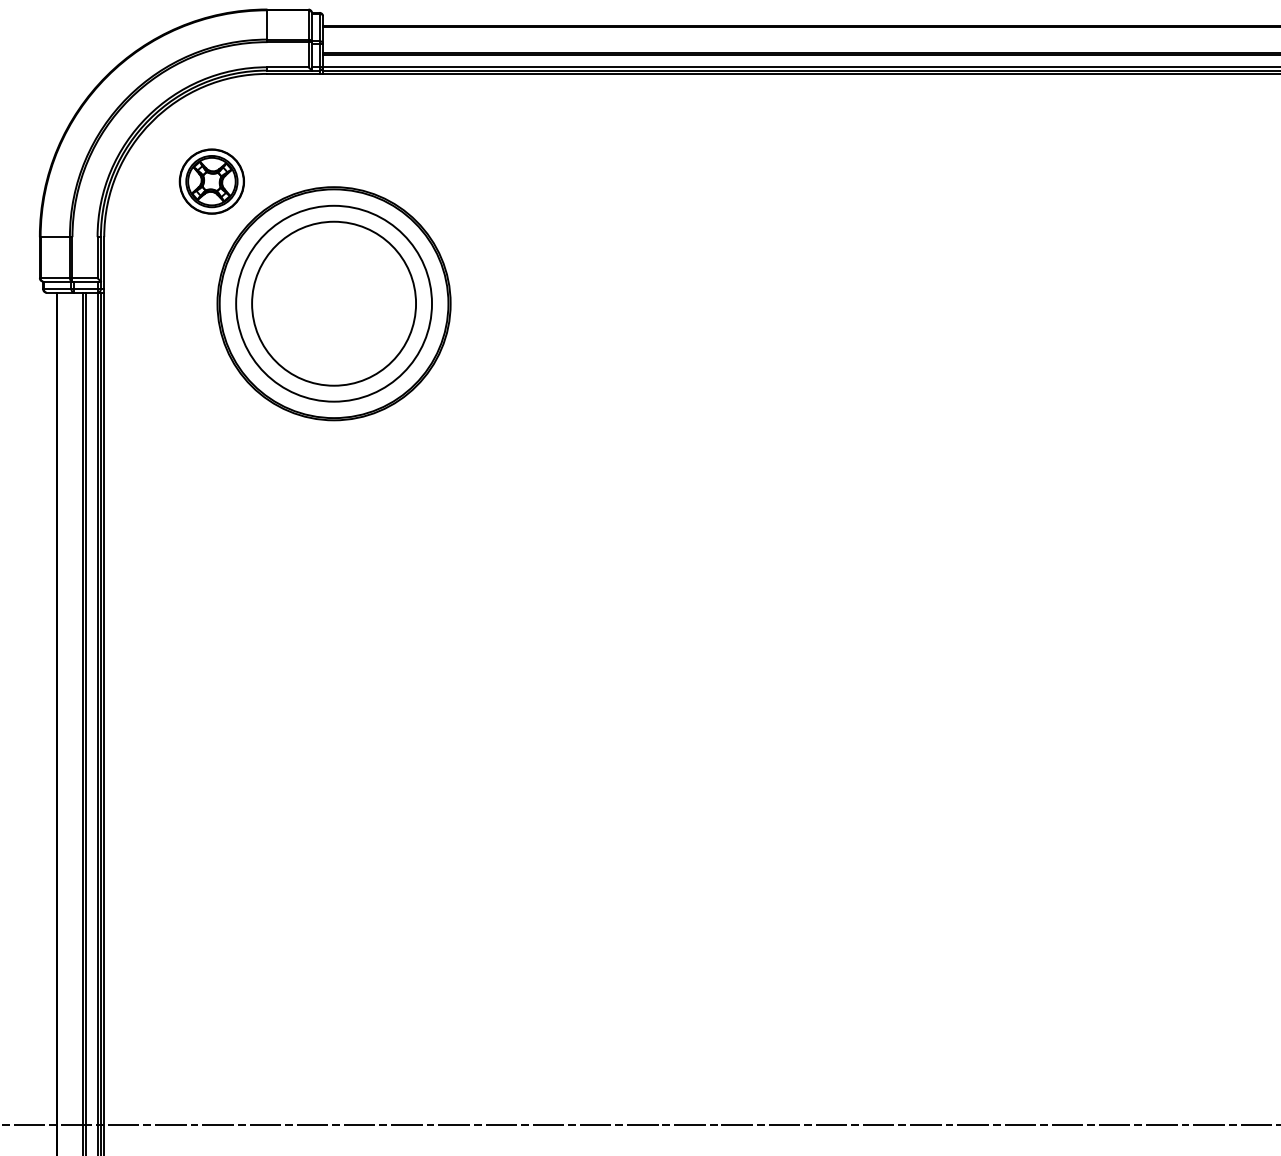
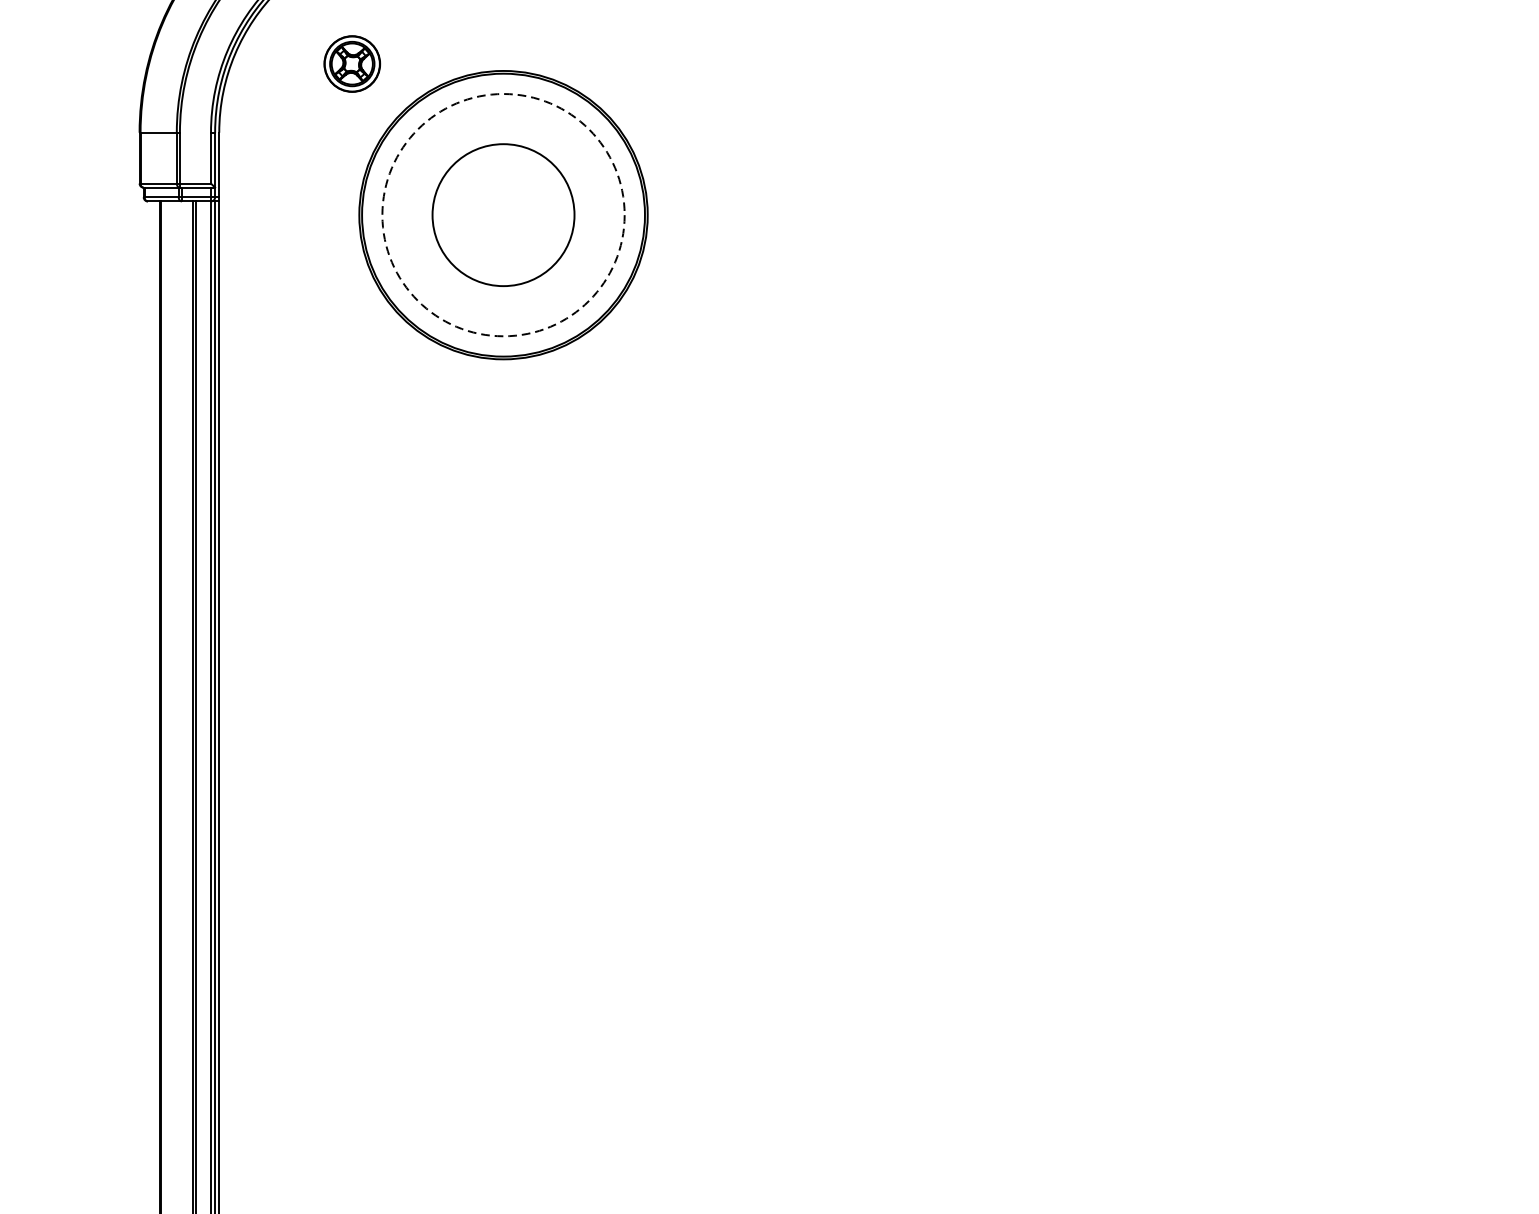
part: (211, 181) -> (351, 63), size x0.7
circle: (334, 303) -> (504, 214), size x0.7
circle: (334, 303) -> (504, 214), solid -> dashed

